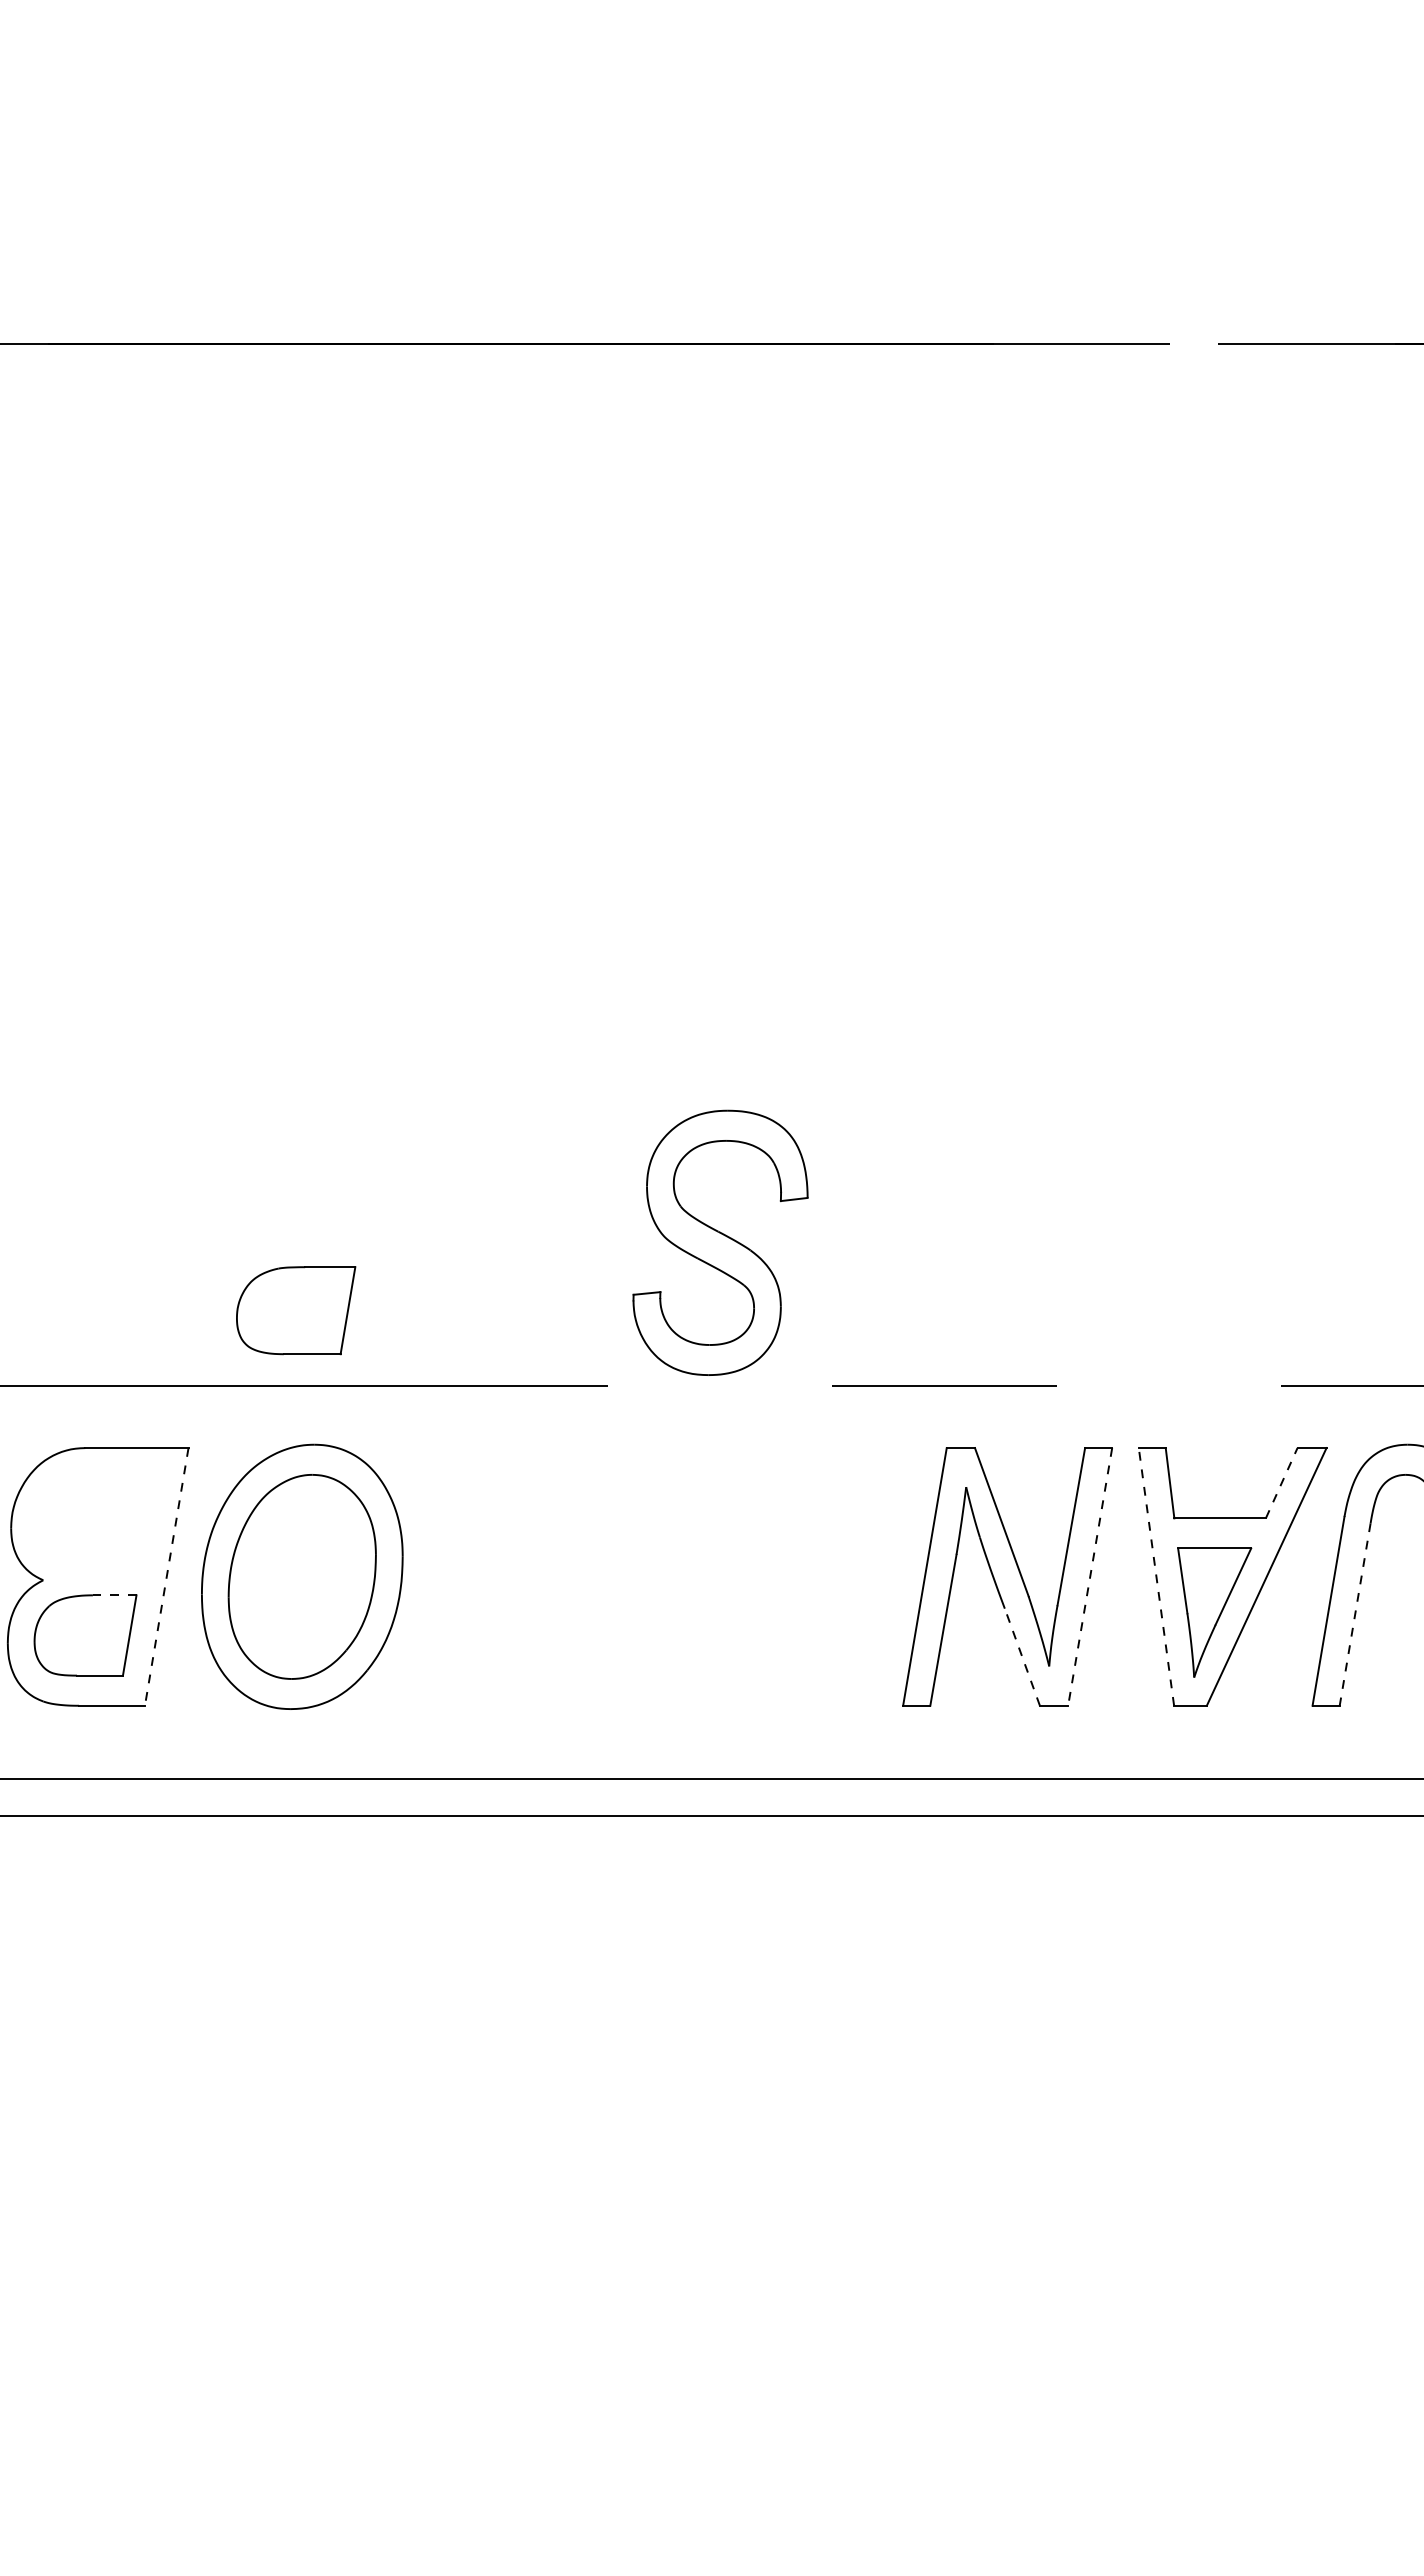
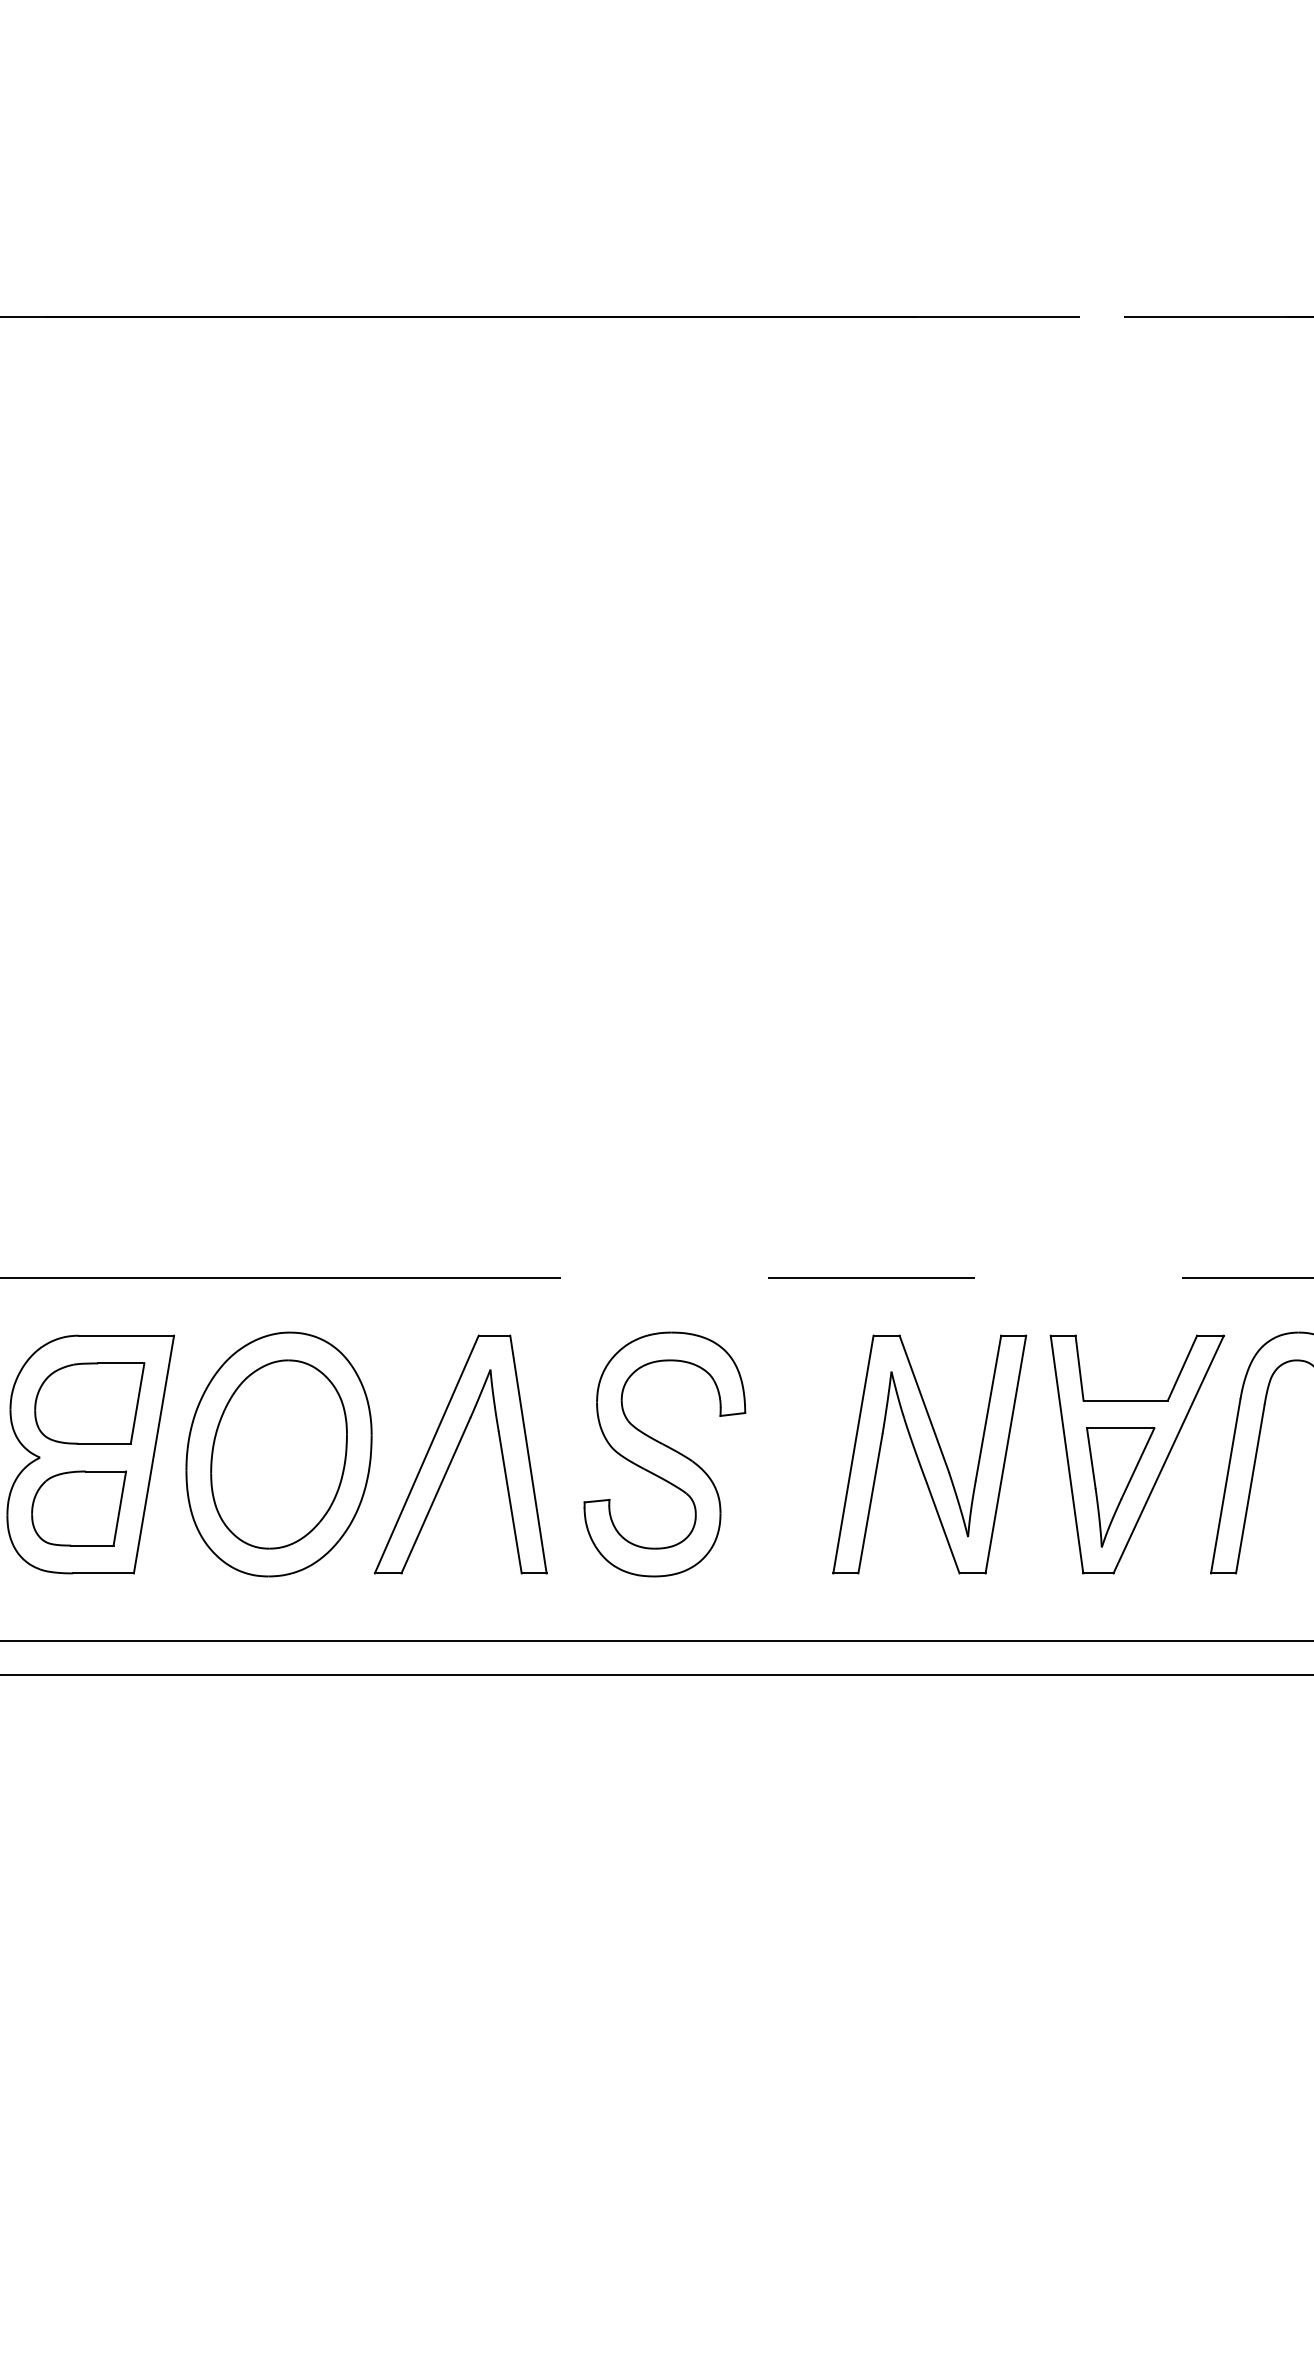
part: (720, 1242) -> (664, 1454), moved
part: (296, 1310) -> (90, 1403), moved
line: (1281, 1483) -> (1182, 1368), dashed -> solid
line: (166, 1576) -> (153, 1454), dashed -> solid
part: (499, 1576) -> (460, 1454), added
line: (1090, 1576) -> (1006, 1454), dashed -> solid
line: (1156, 1576) -> (1067, 1454), dashed -> solid
line: (114, 1595) -> (105, 1471), dashed -> solid
line: (1355, 1614) -> (1250, 1489), dashed -> solid
line: (1022, 1657) -> (943, 1528), dashed -> solid

